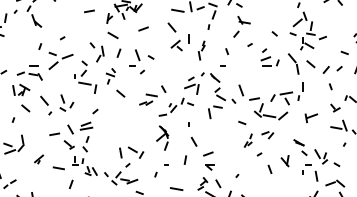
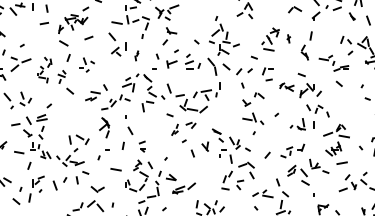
part: (201, 50) -> (136, 55), size x0.6
part: (140, 61) -> (86, 64), size x0.7
part: (89, 67) -> (44, 69), size x0.6
part: (310, 118) -> (171, 64), moved
part: (208, 160) -> (142, 146), size x0.7

